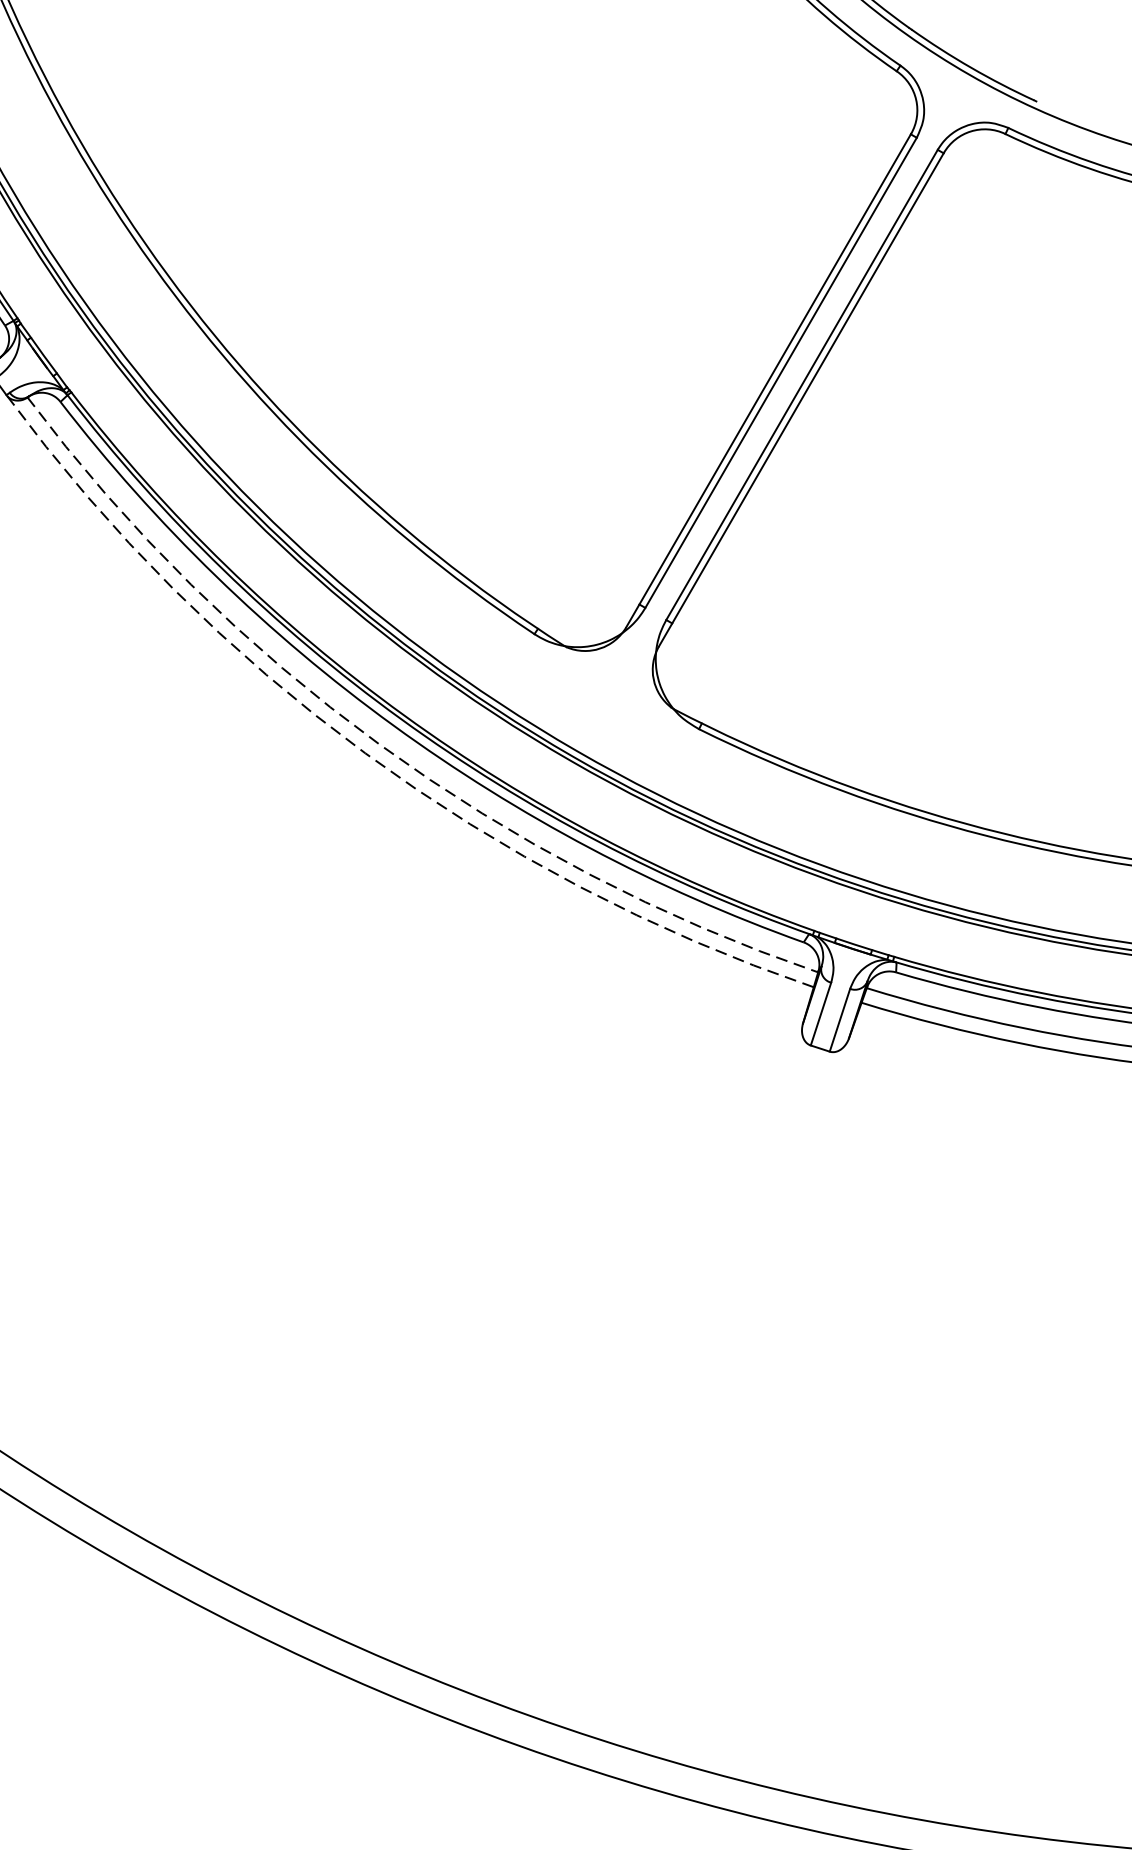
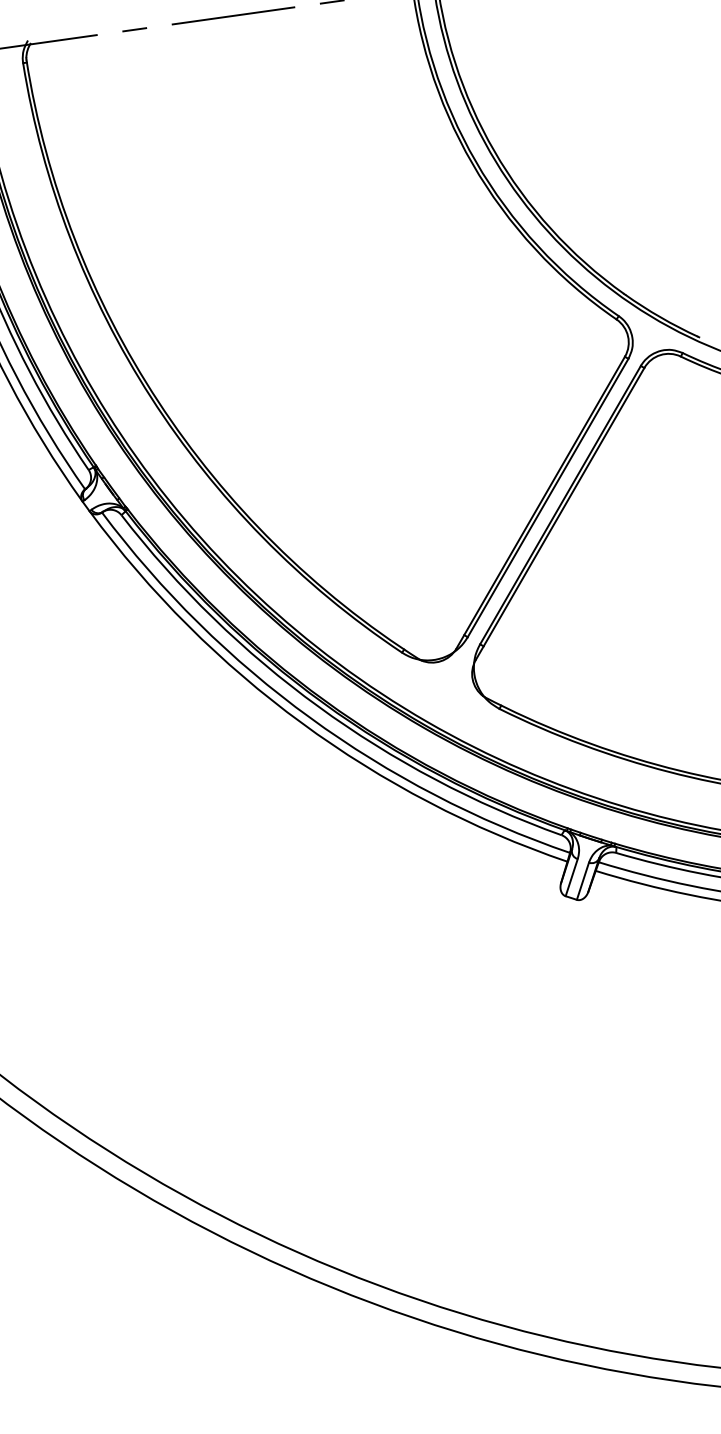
arc: (379, 745) -> (310, 718), dashed -> solid
arc: (364, 753) -> (301, 723), dashed -> solid

